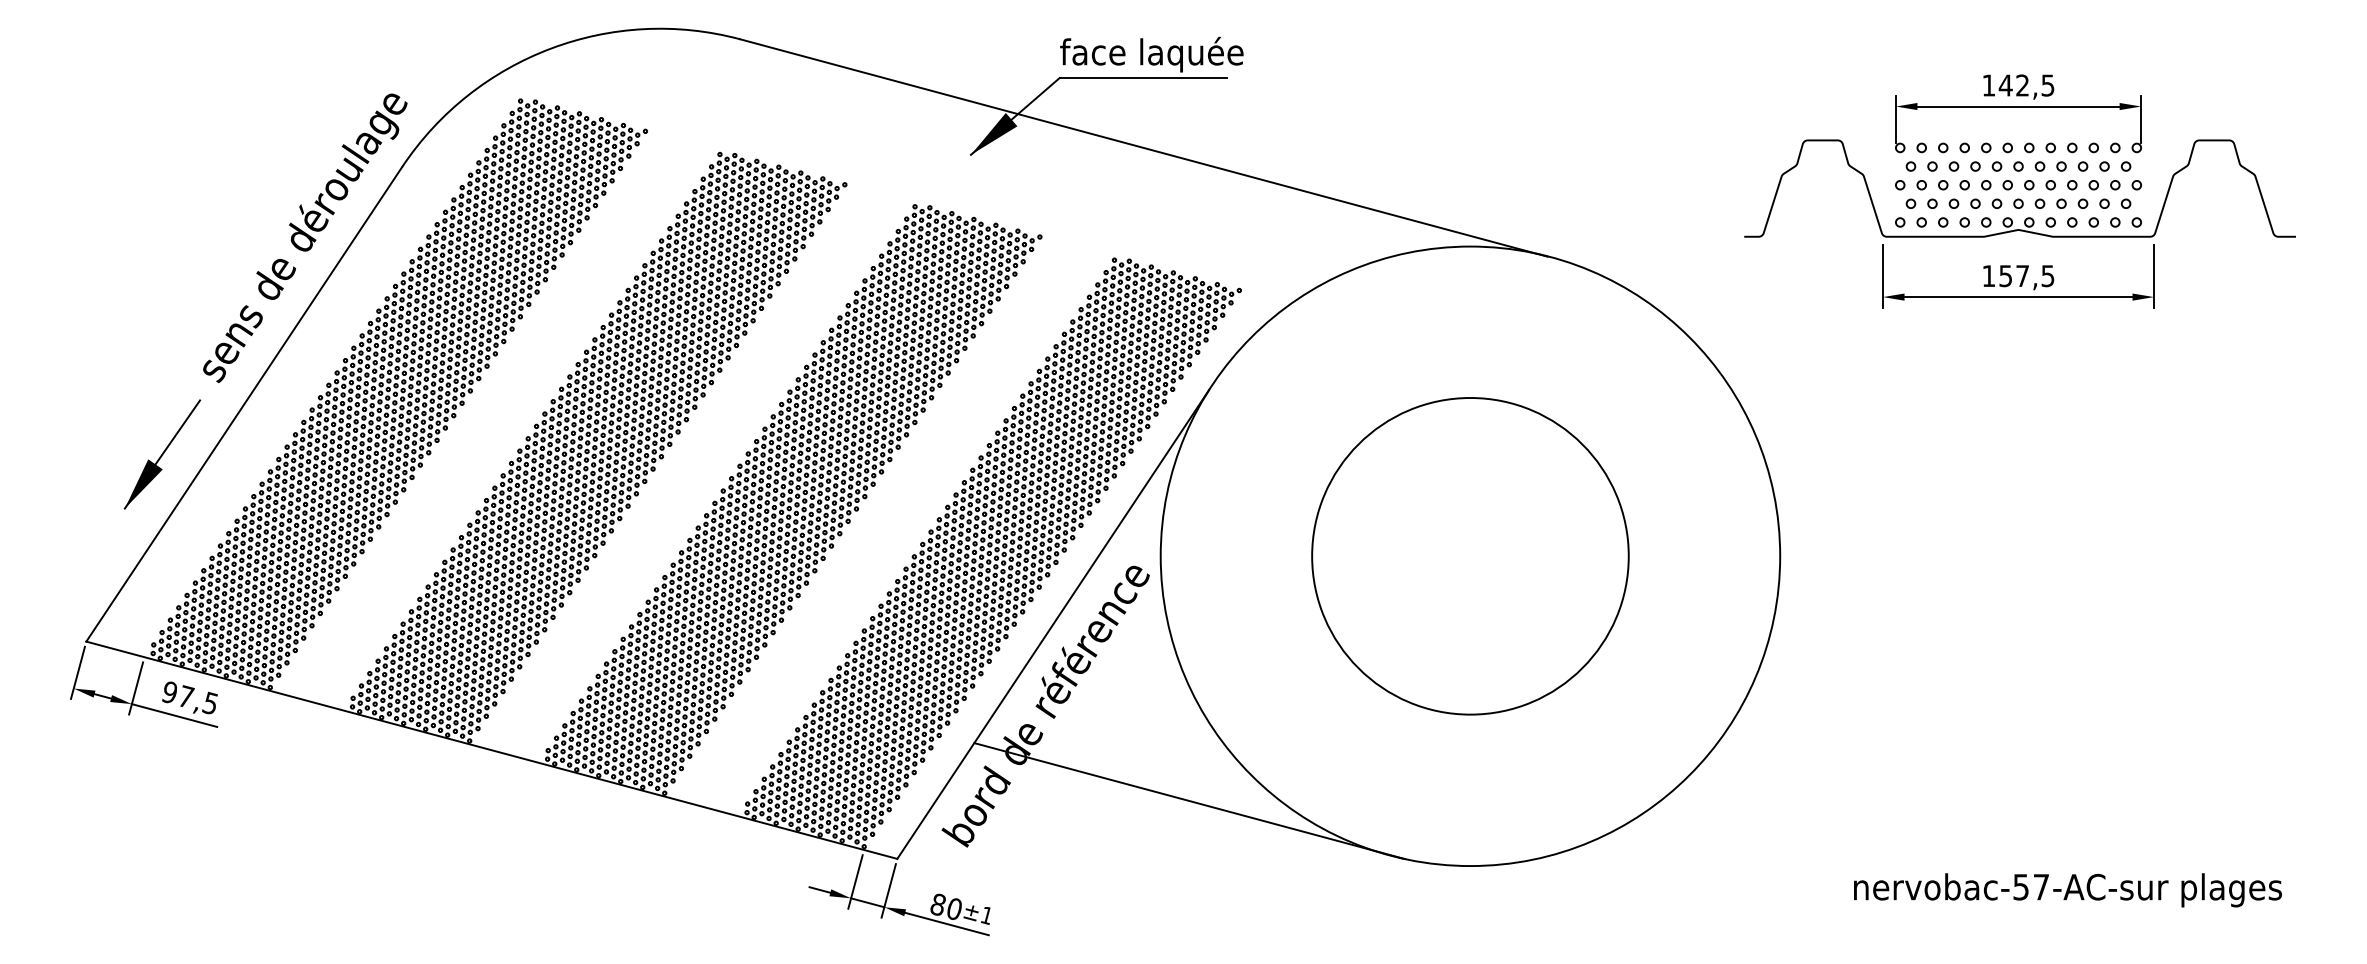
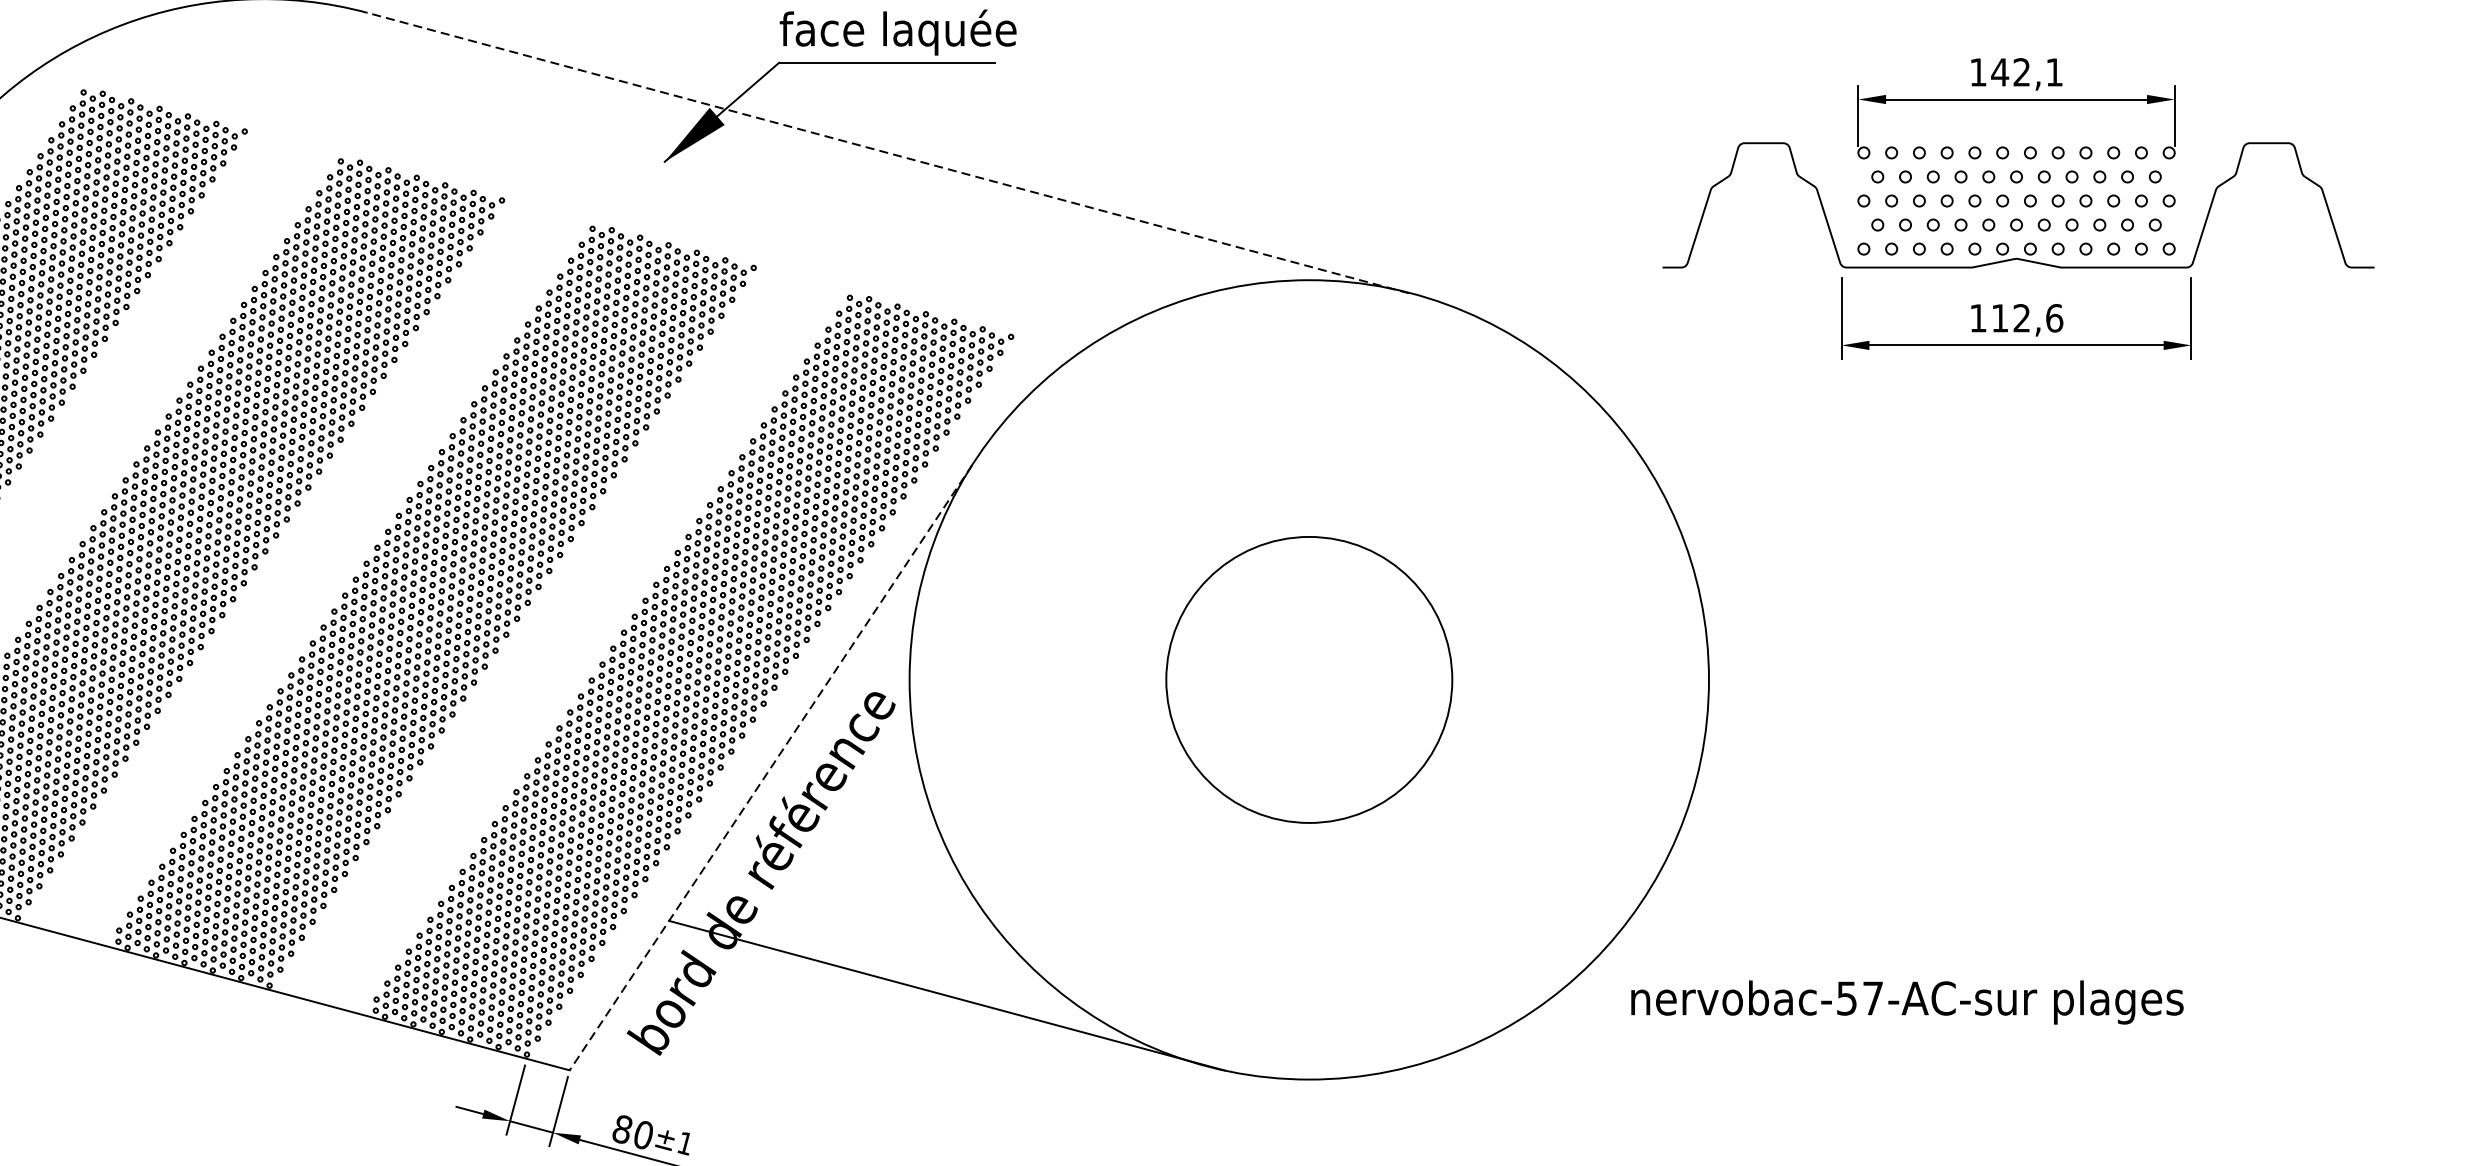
text: (2047, 85) -> (2053, 72), 142,5 -> 142,1
line: (1144, 148) -> (888, 153), solid -> dashed
text: (2026, 276) -> (2026, 318), 157,5 -> 112,6
circle: (1470, 556) -> (1309, 680), size x0.7
line: (1053, 624) -> (771, 767), solid -> dashed
text: (2067, 890) -> (1906, 1002), moved

